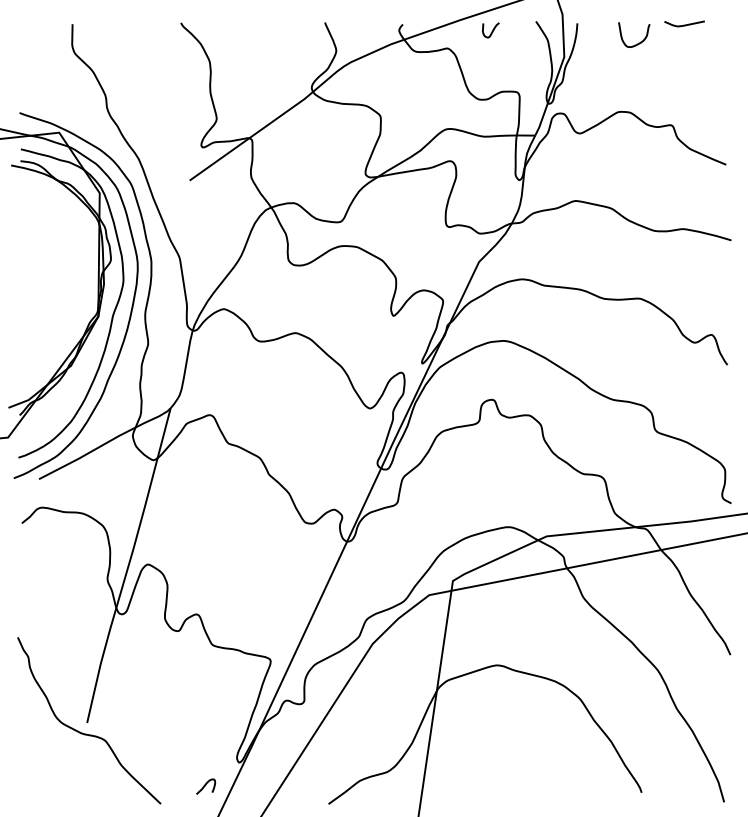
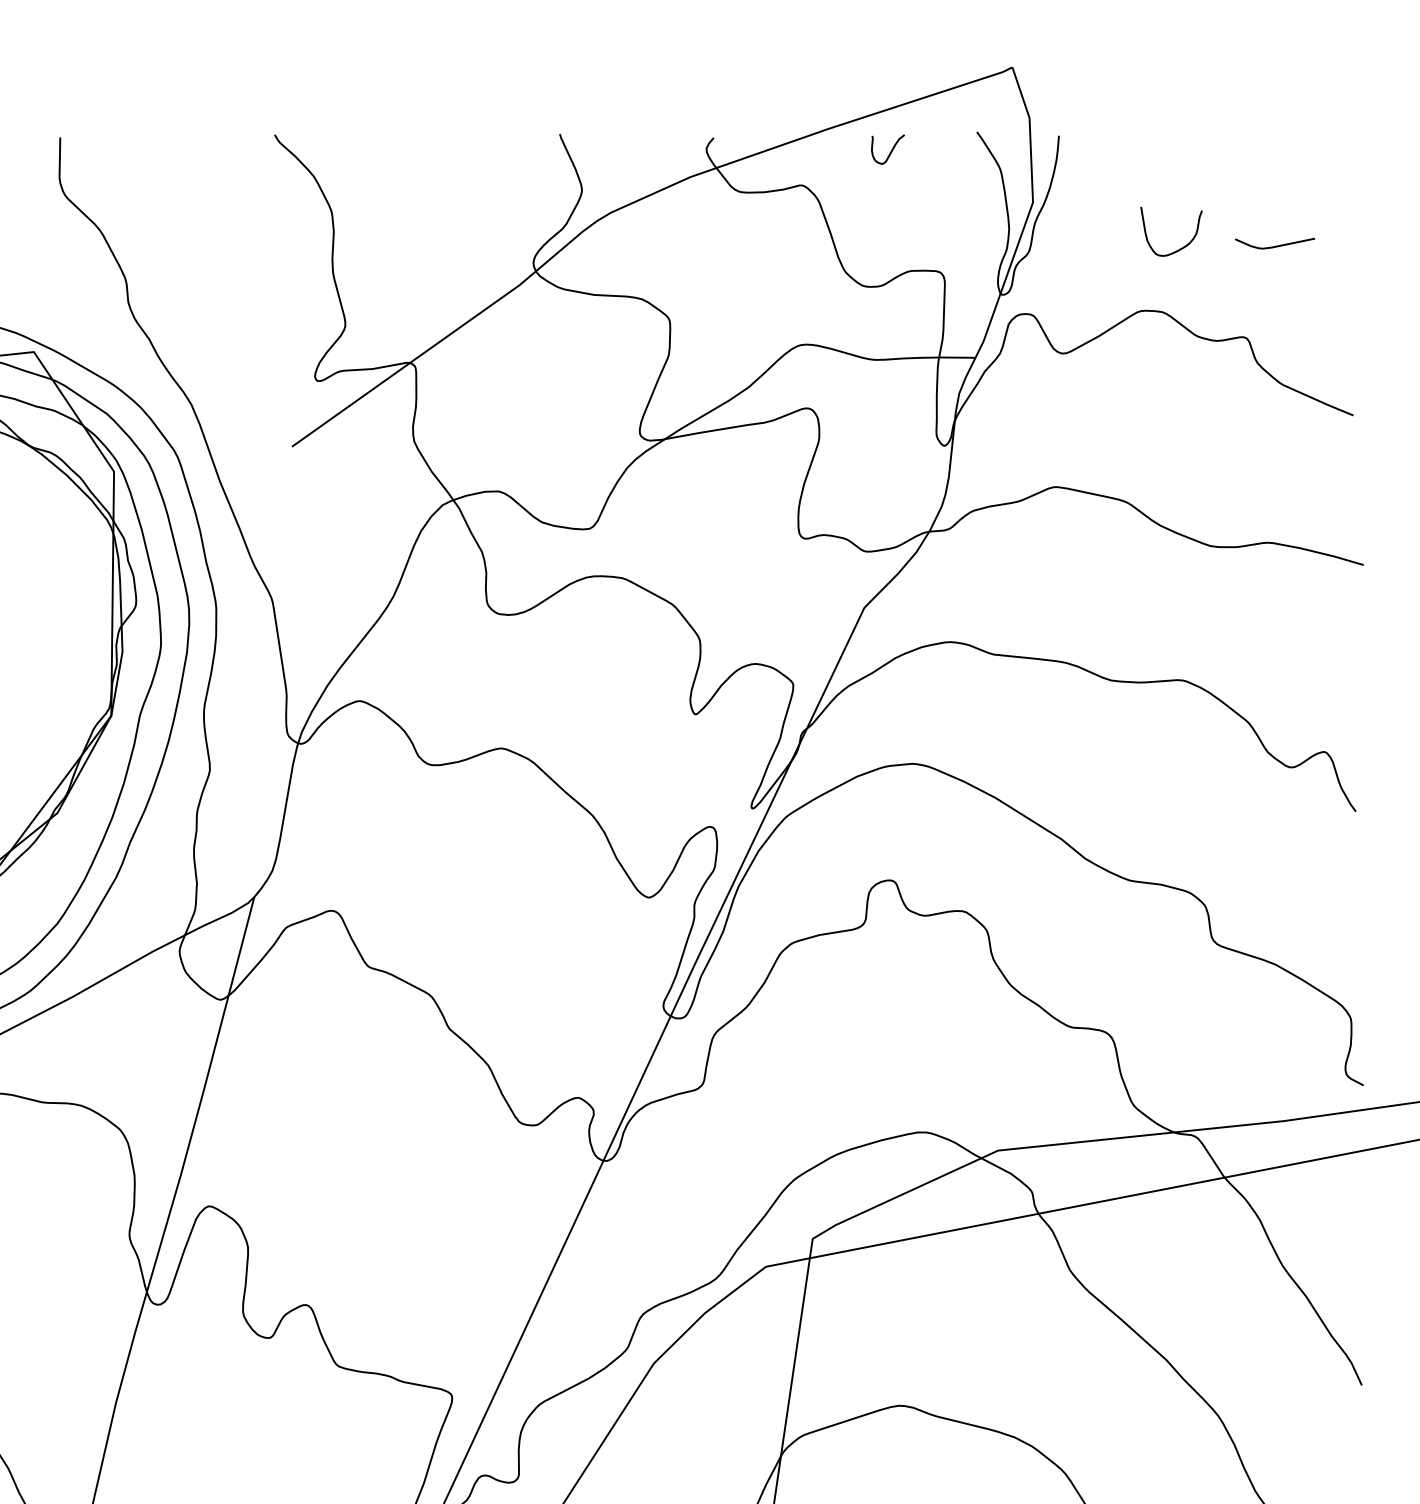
curve: (684, 24) -> (1274, 244), moved
curve: (640, 41) -> (1183, 244), moved

